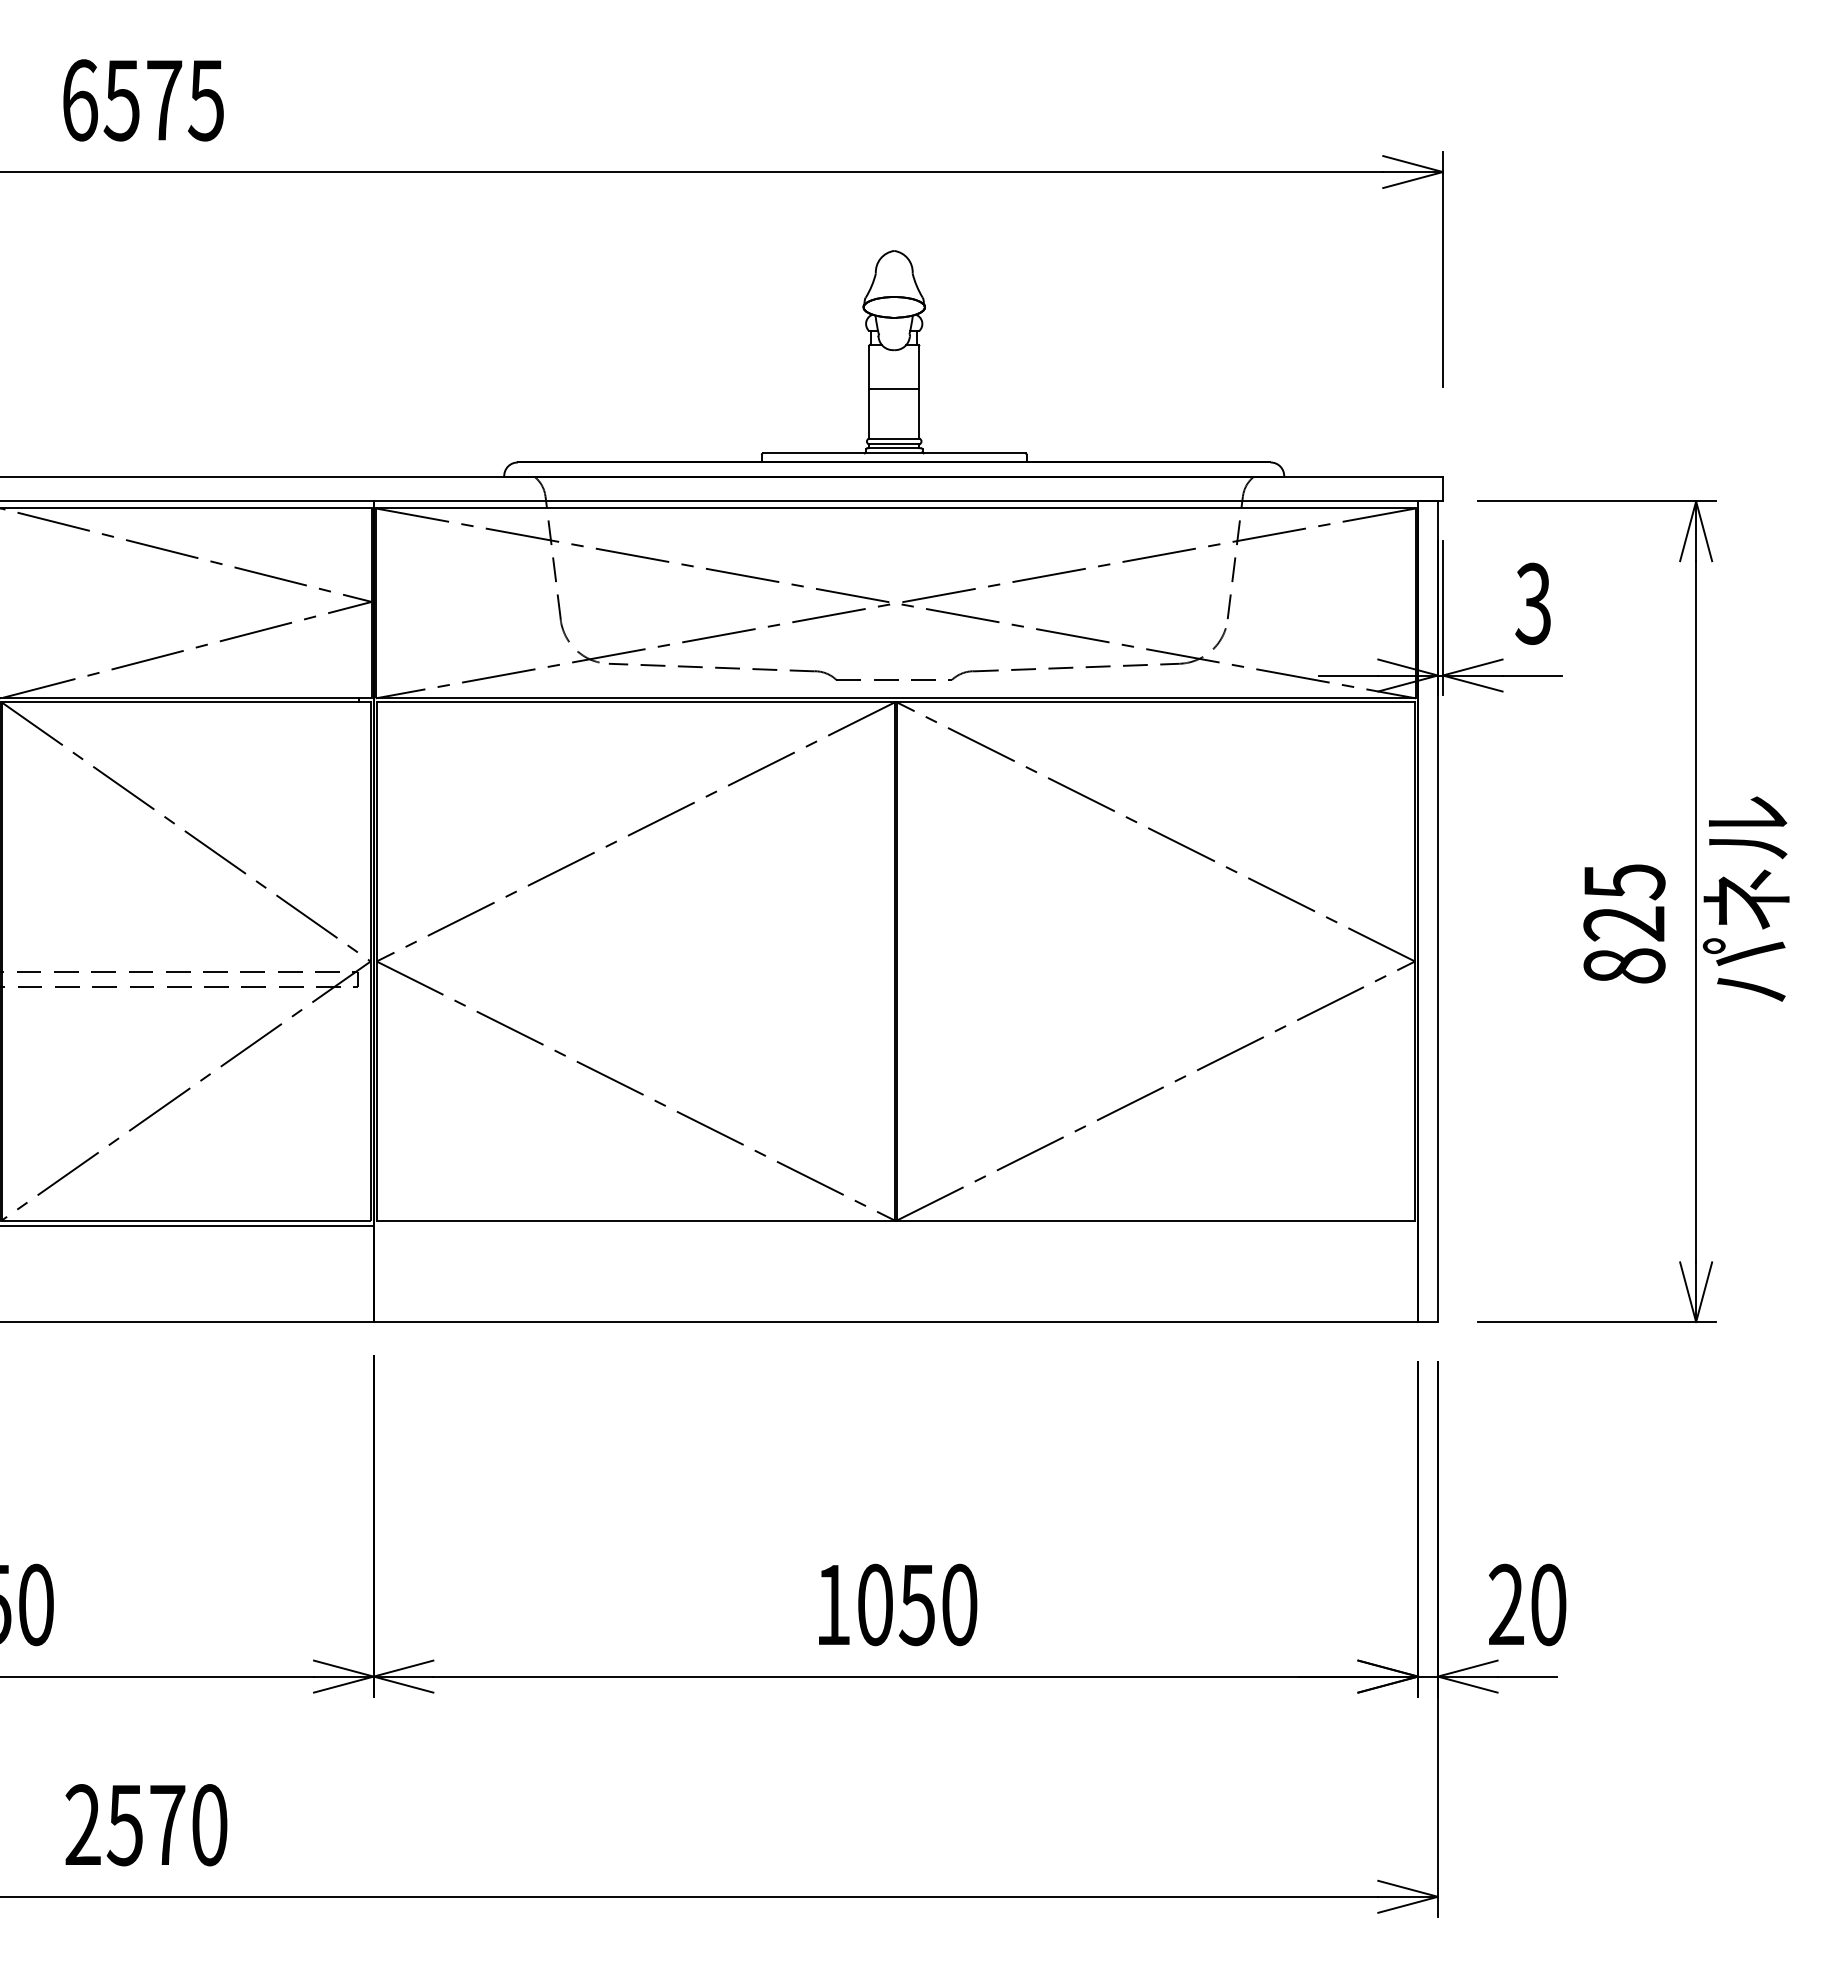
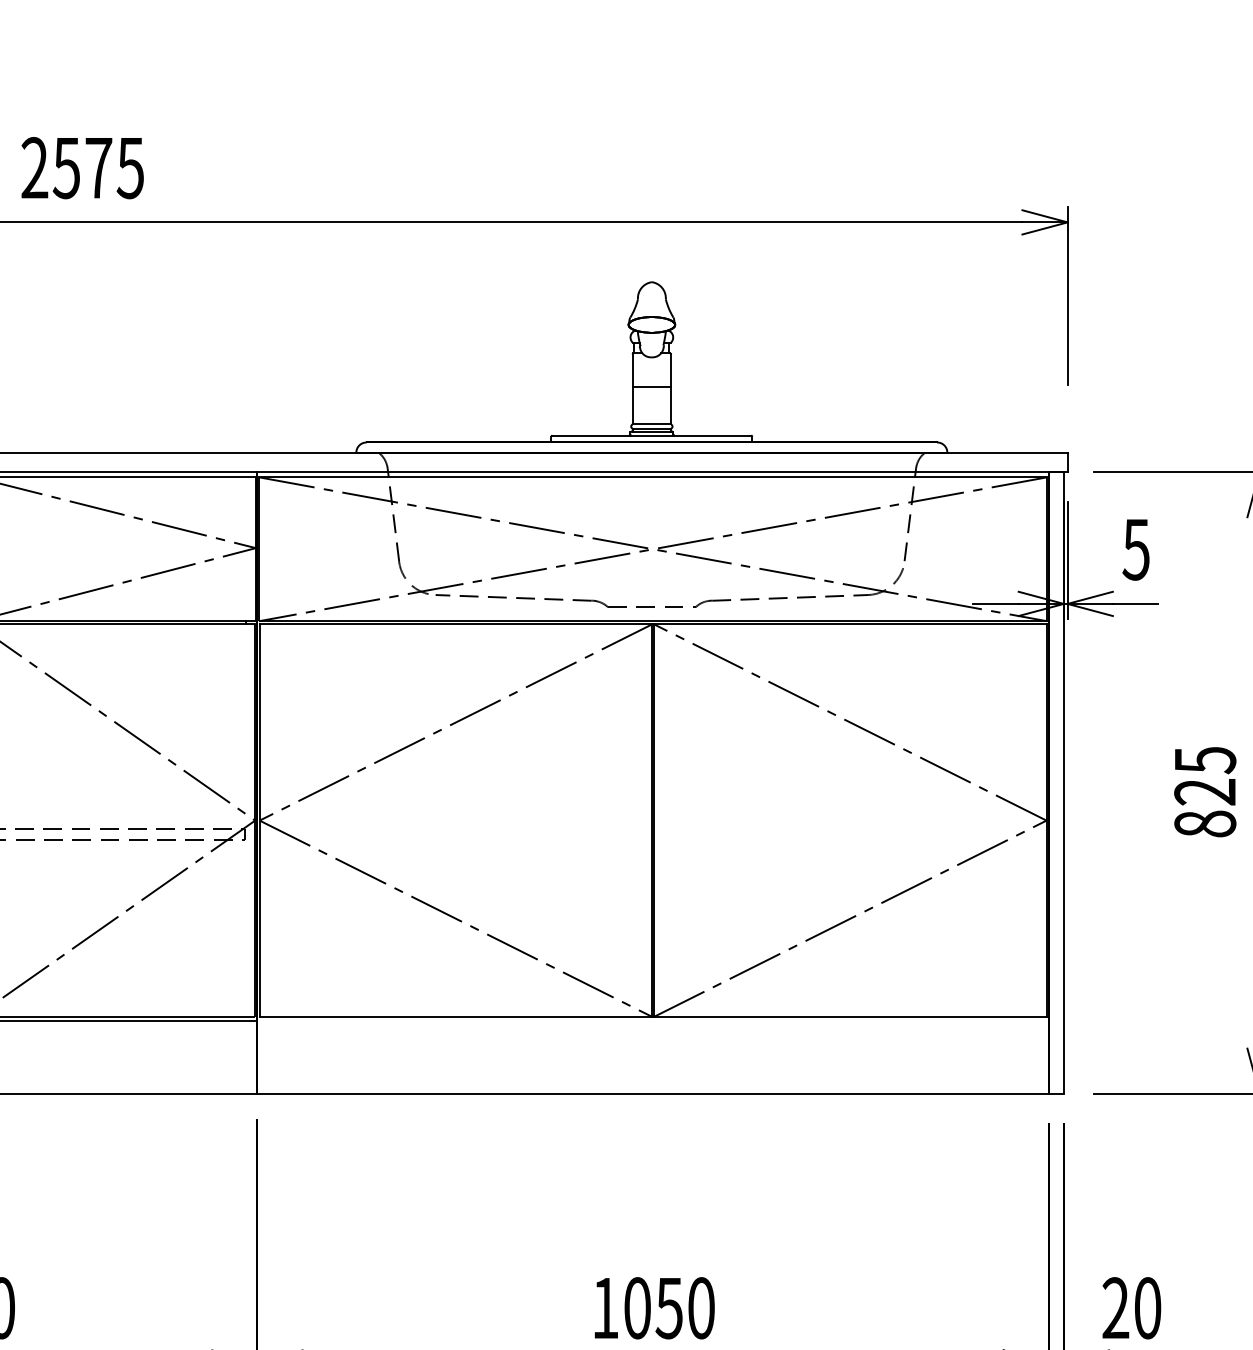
text: (80, 100) -> (35, 168), 6575 -> 2575
text: (1532, 603) -> (1135, 549), 3 -> 5

